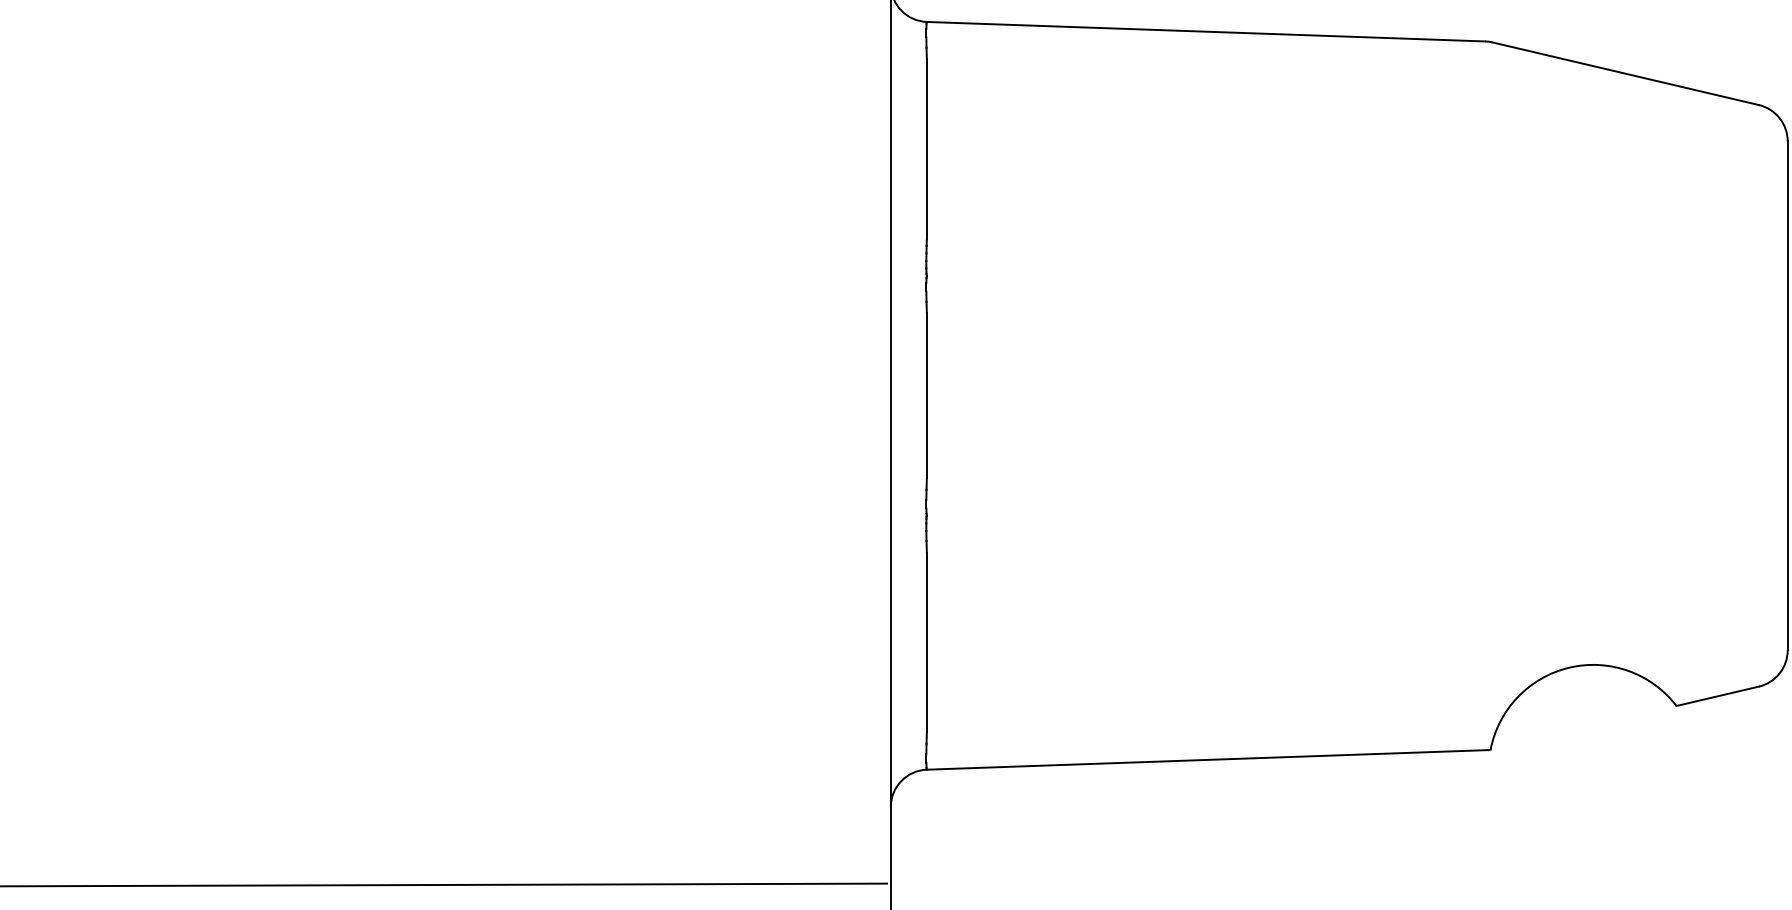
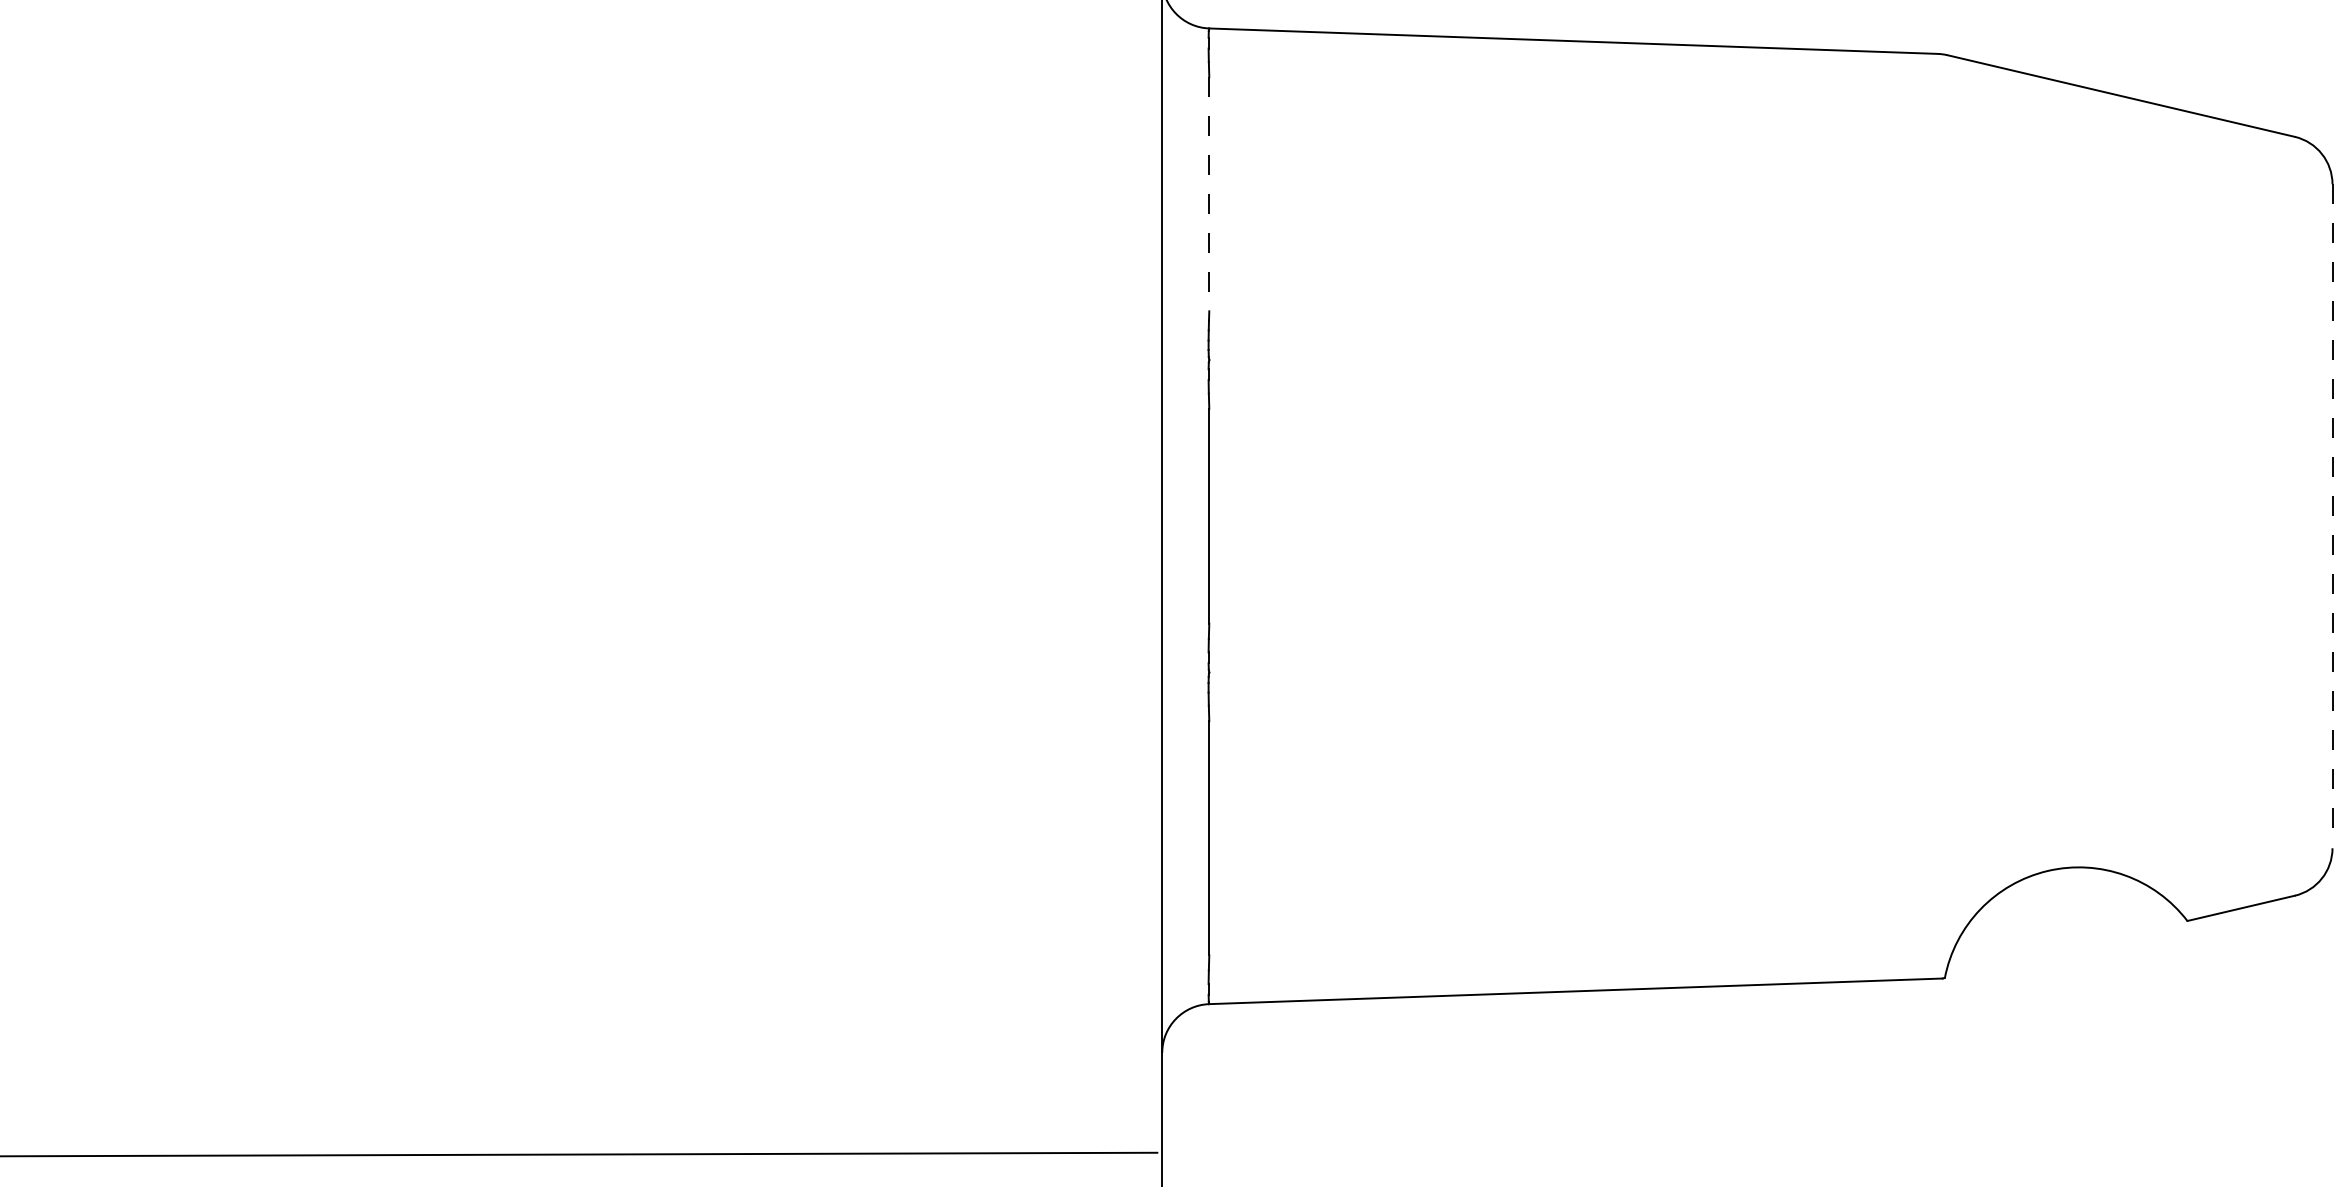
line: (926, 149) -> (1208, 194), solid -> dashed
line: (1787, 396) -> (2332, 517), solid -> dashed

